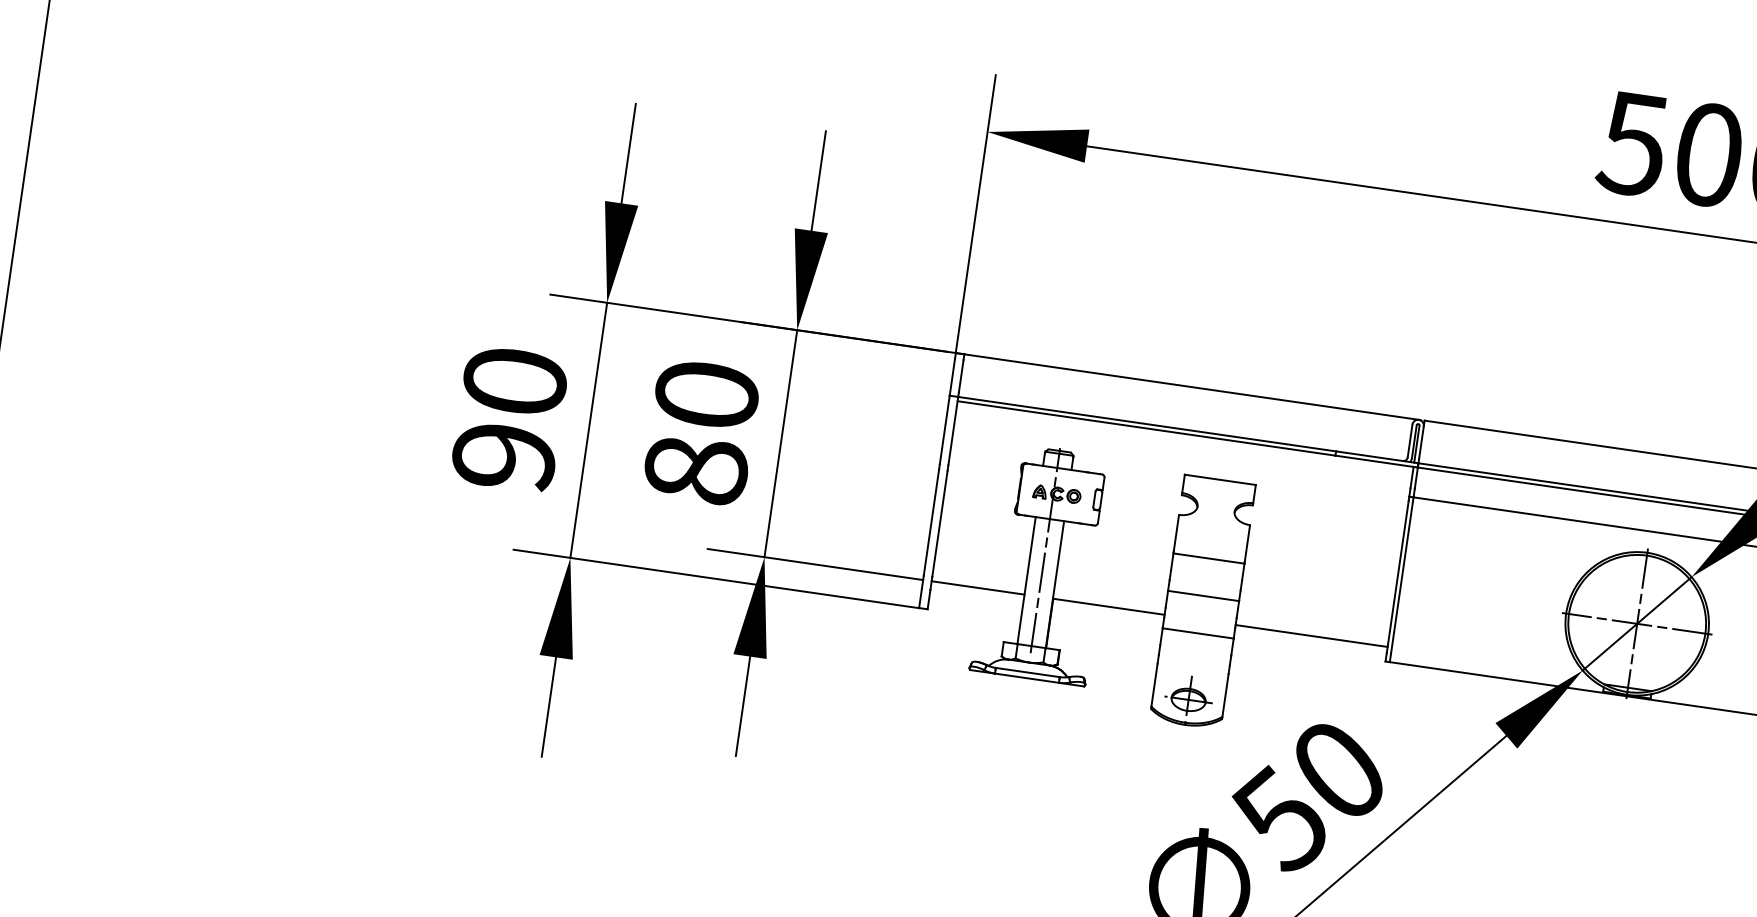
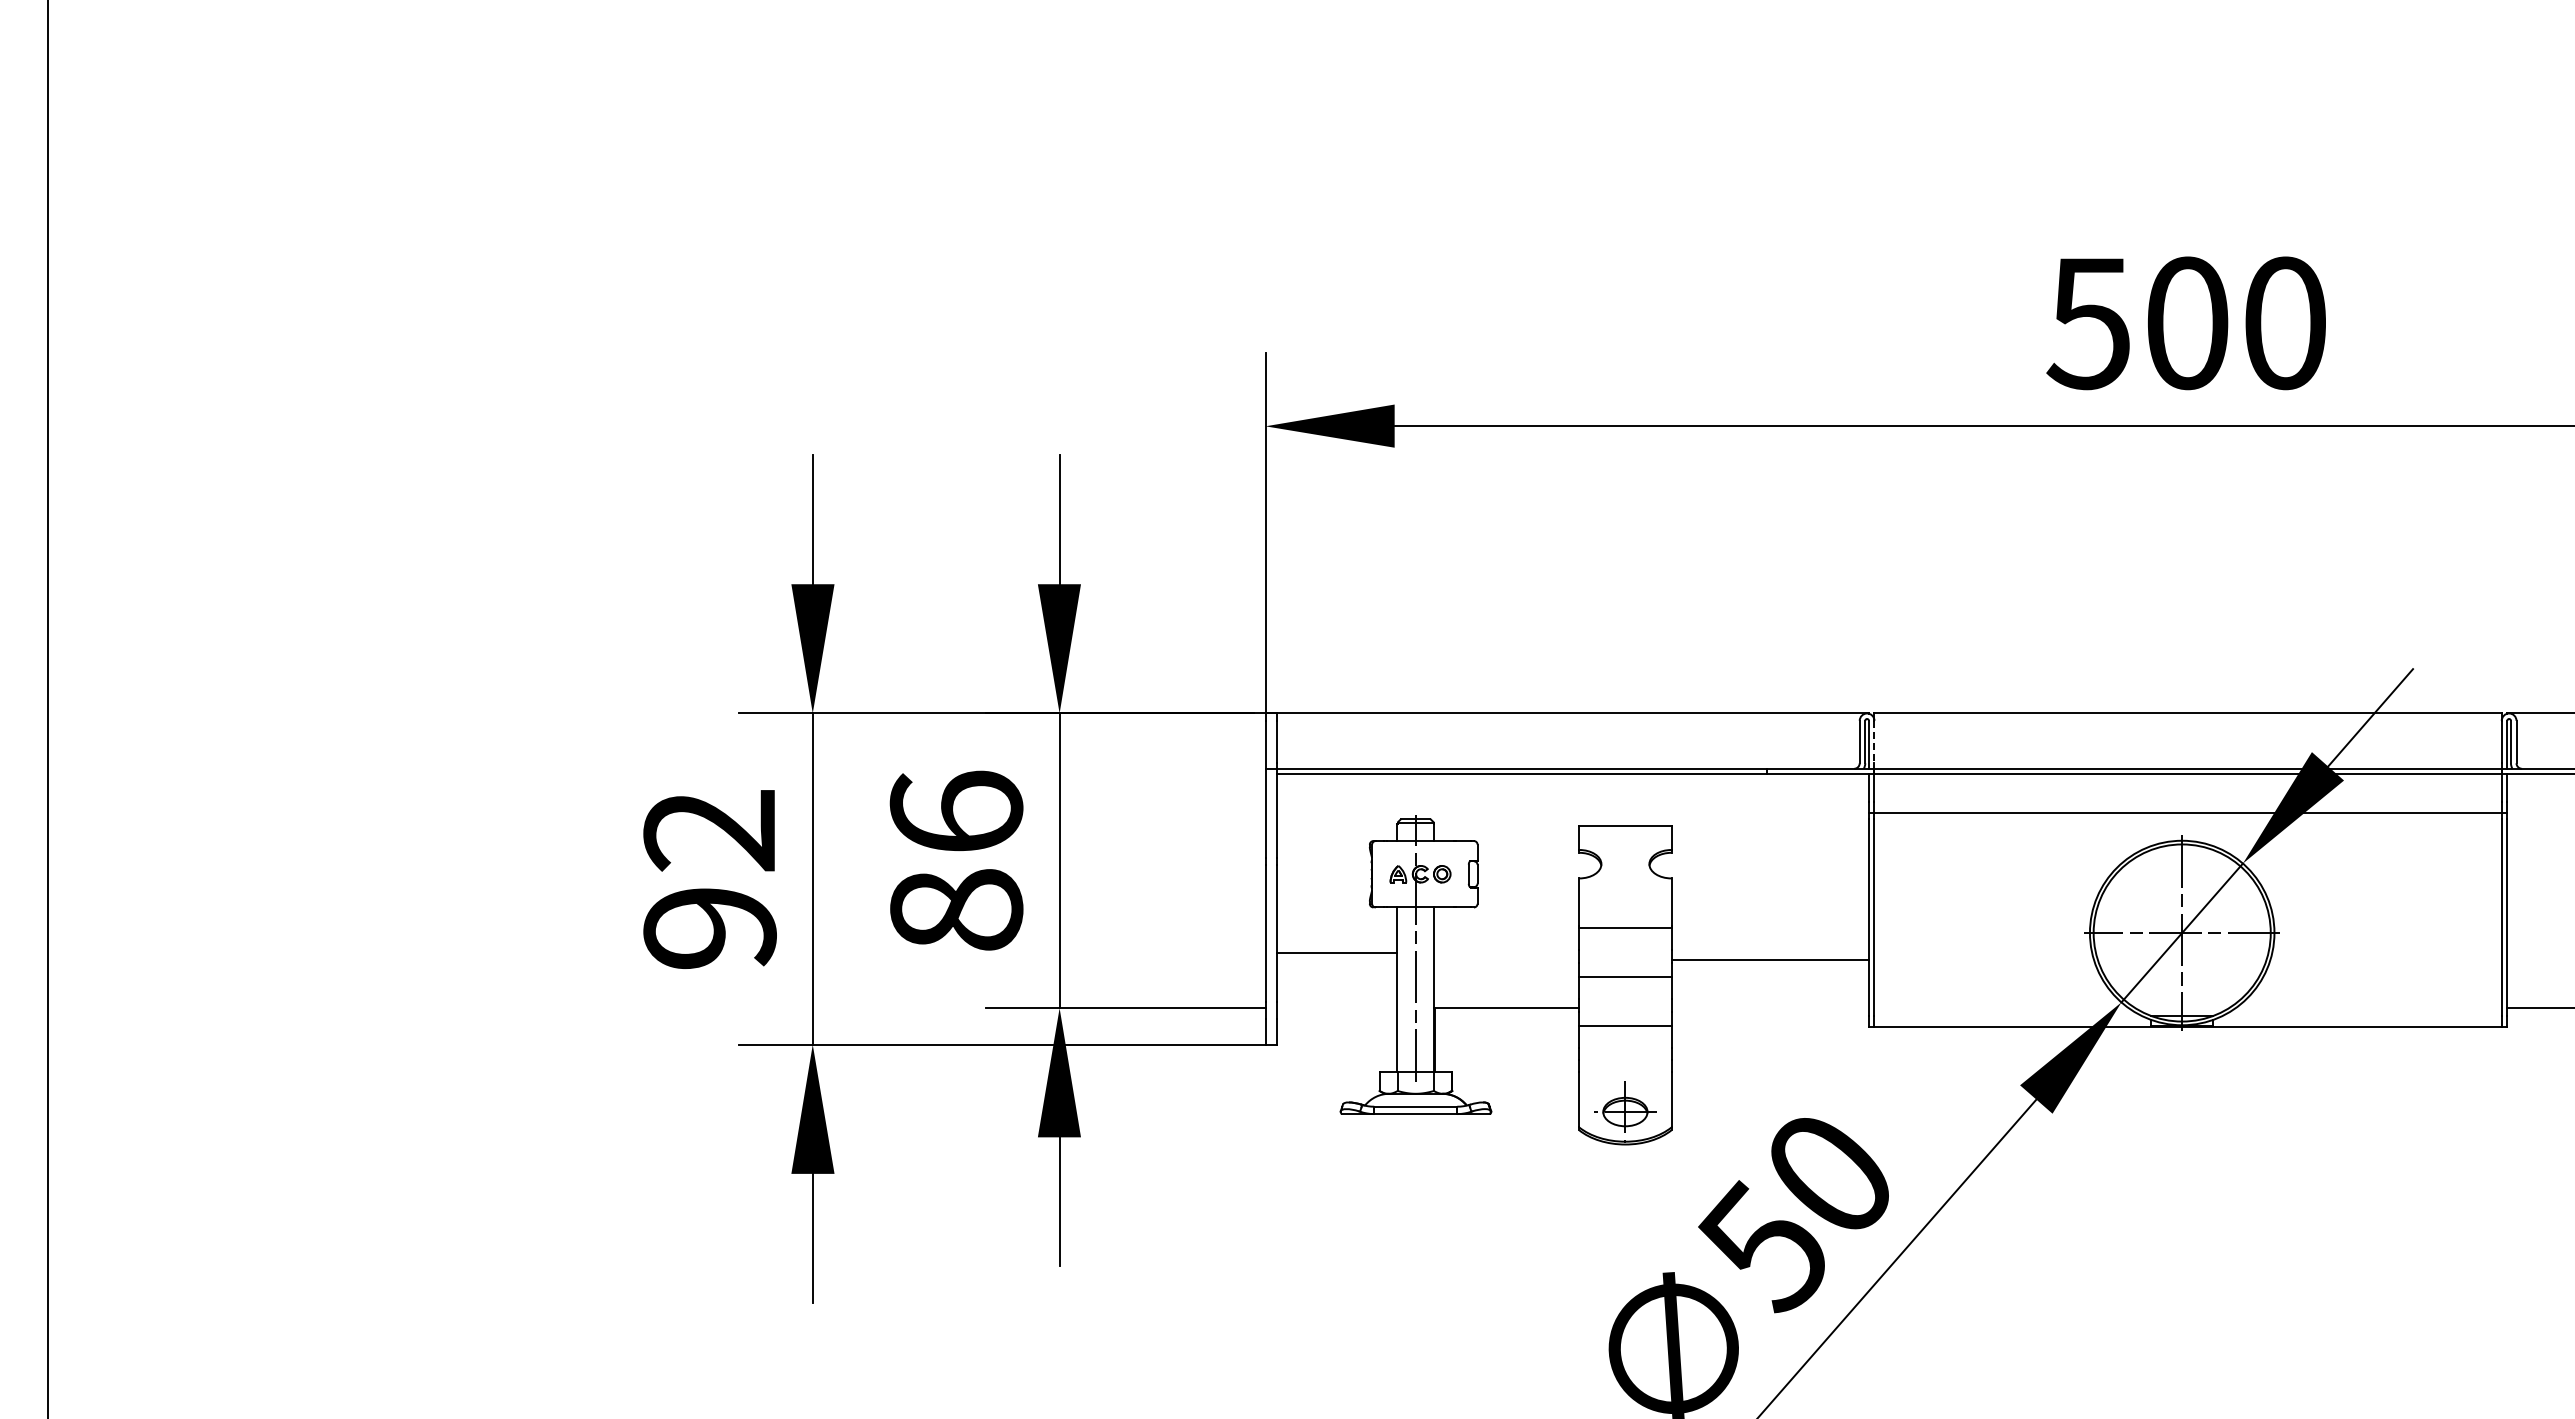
text: (514, 381) -> (709, 830), 90 -> 92
text: (706, 394) -> (956, 811), 80 -> 86
line: (1421, 443) -> (1874, 742), solid -> dashed
line: (977, 588) -> (1336, 953), moved
line: (1311, 636) -> (1769, 960), moved

